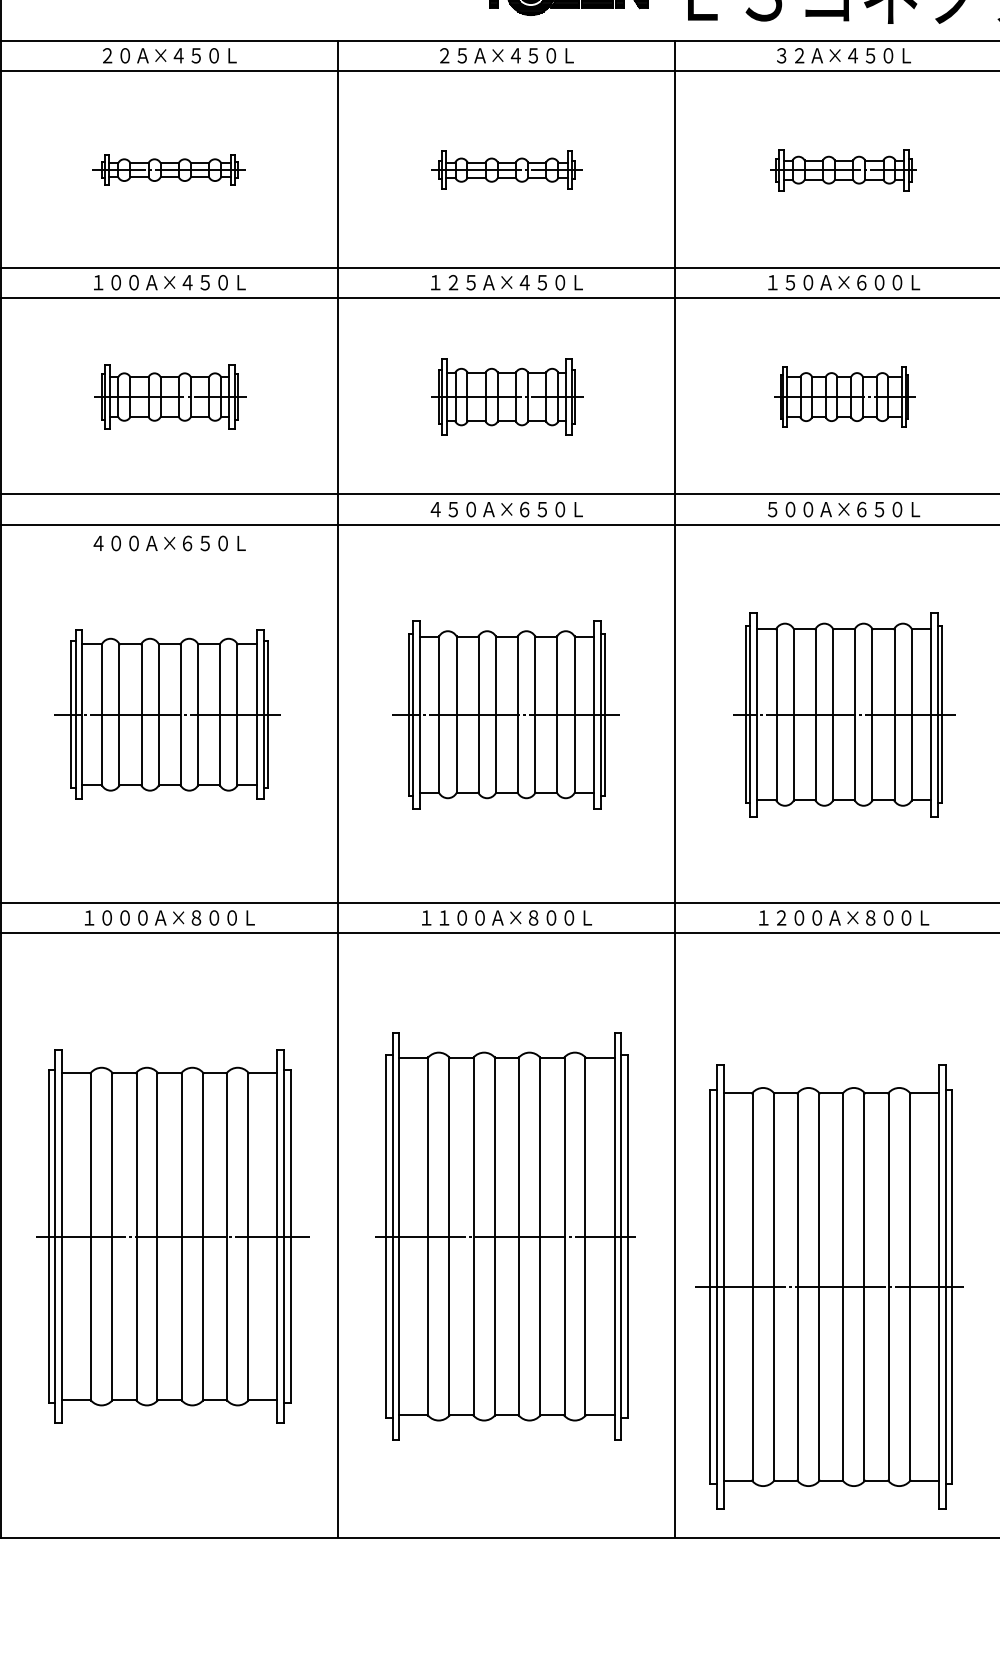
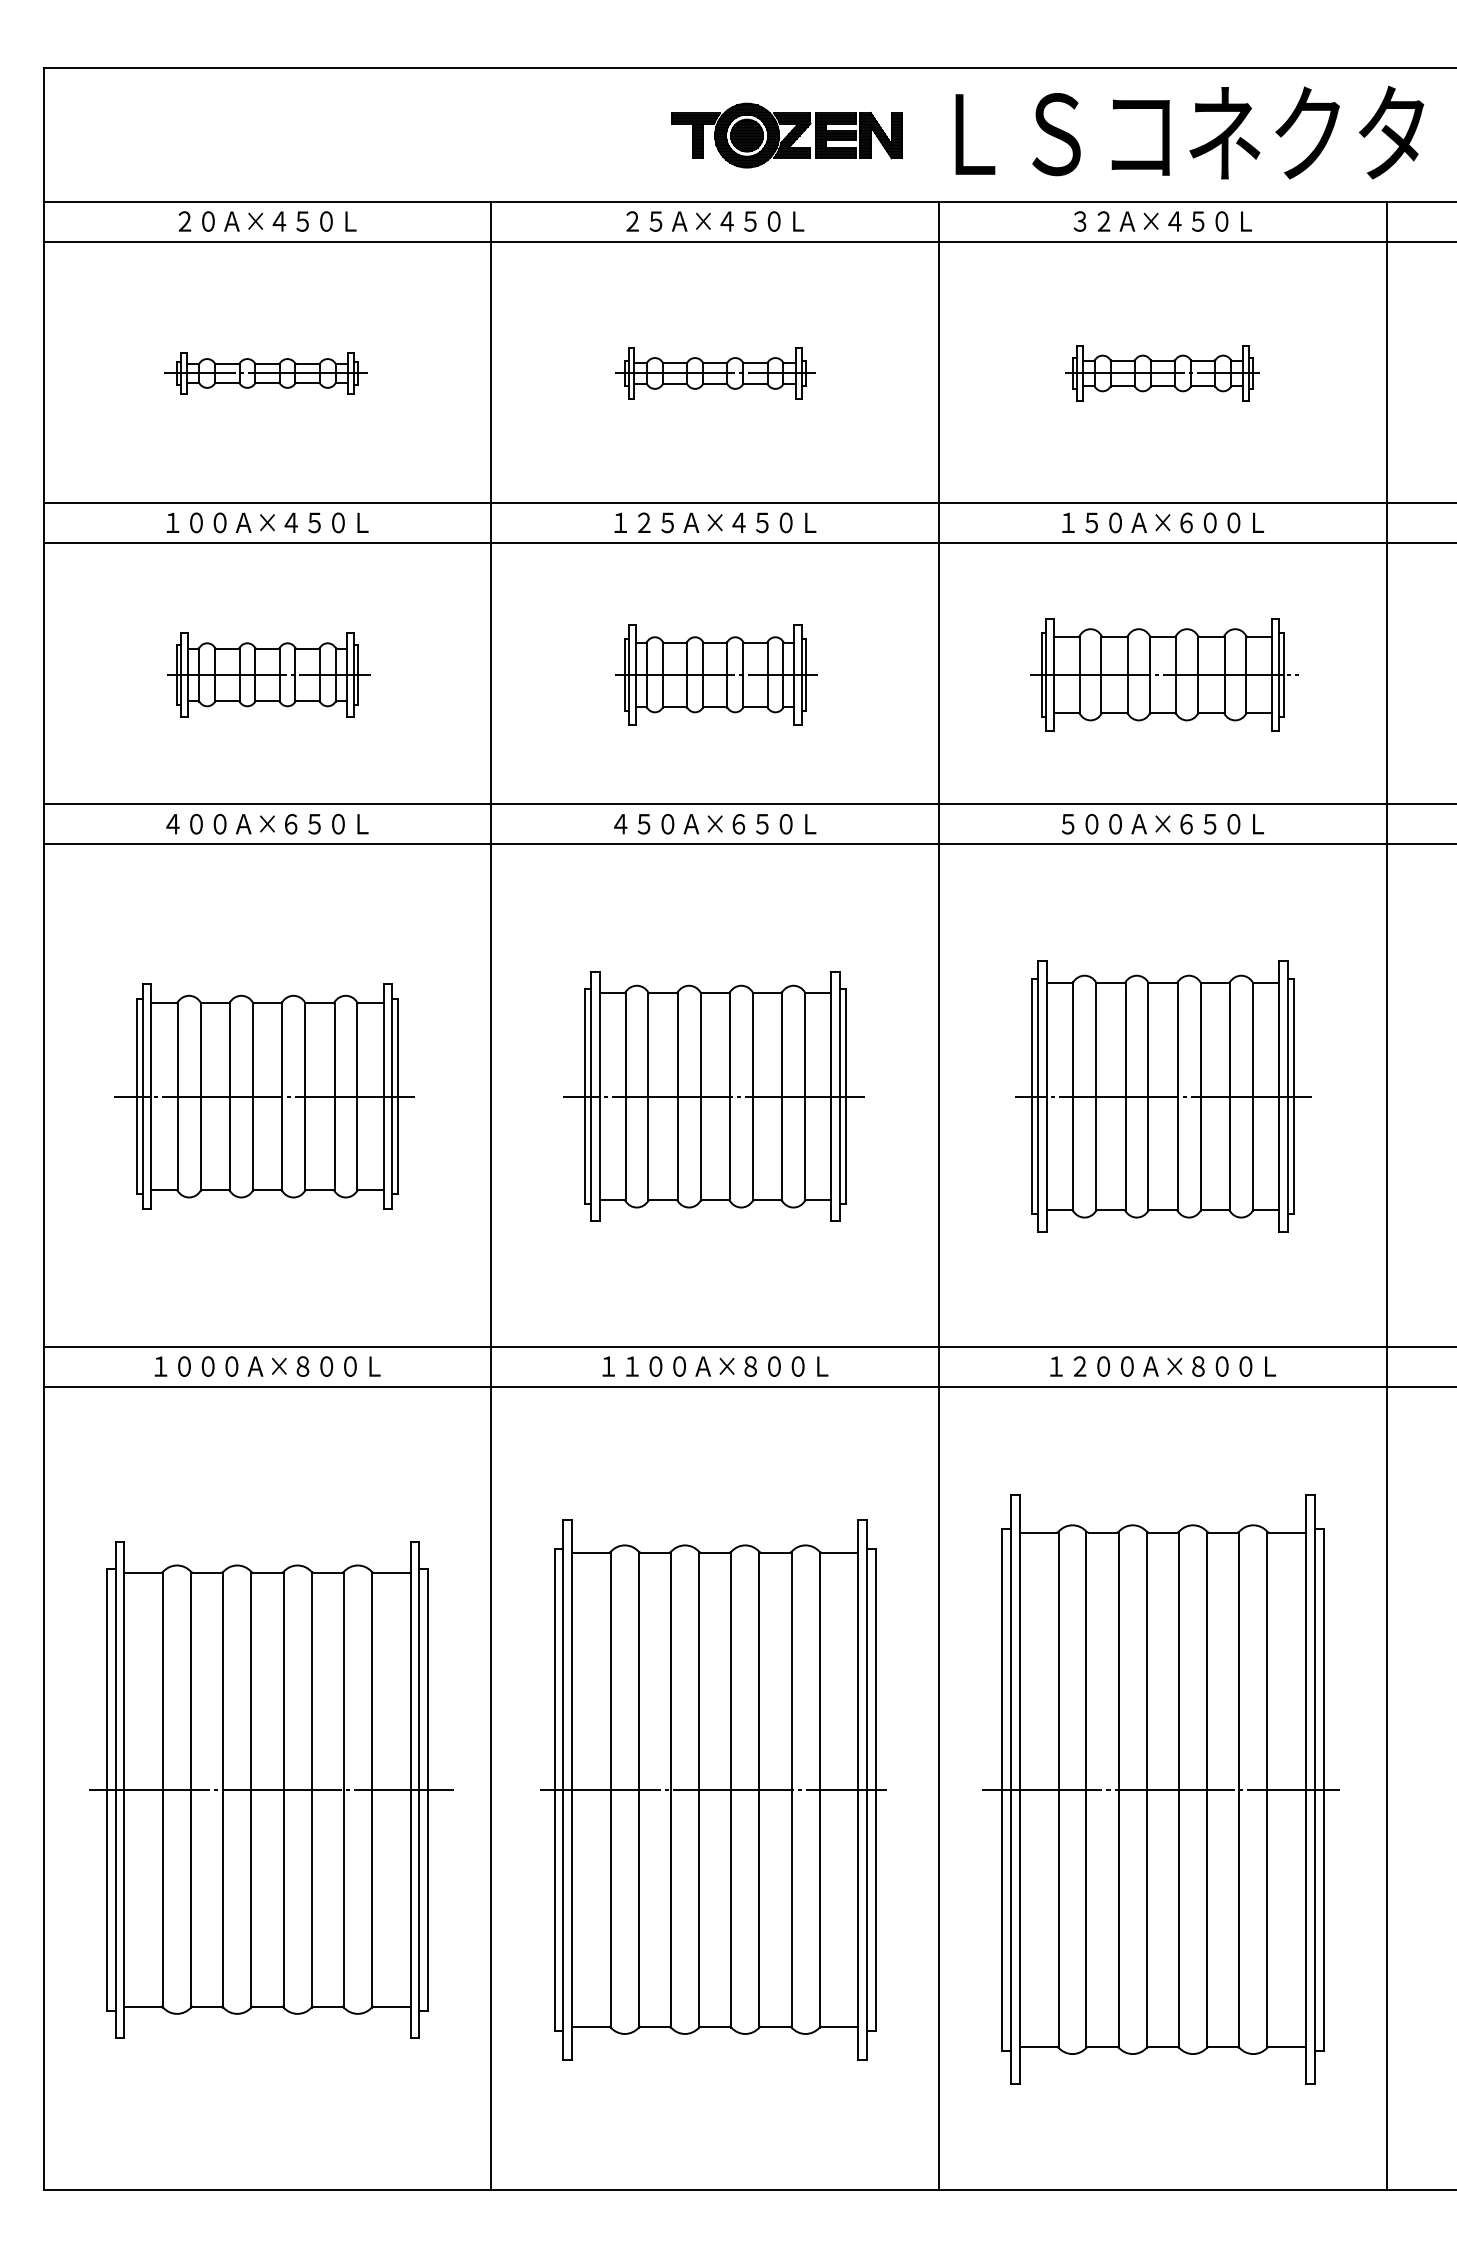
part: (845, 396) -> (1164, 674), size x1.43
text: (169, 542) -> (267, 823), moved
part: (829, 1286) -> (1160, 1789), moved

